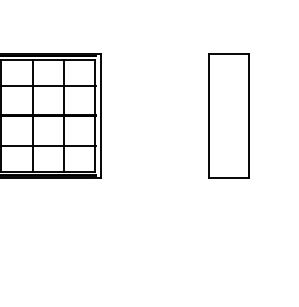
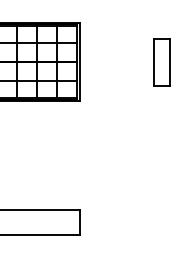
part: (228, 115) -> (161, 61), size x0.6

